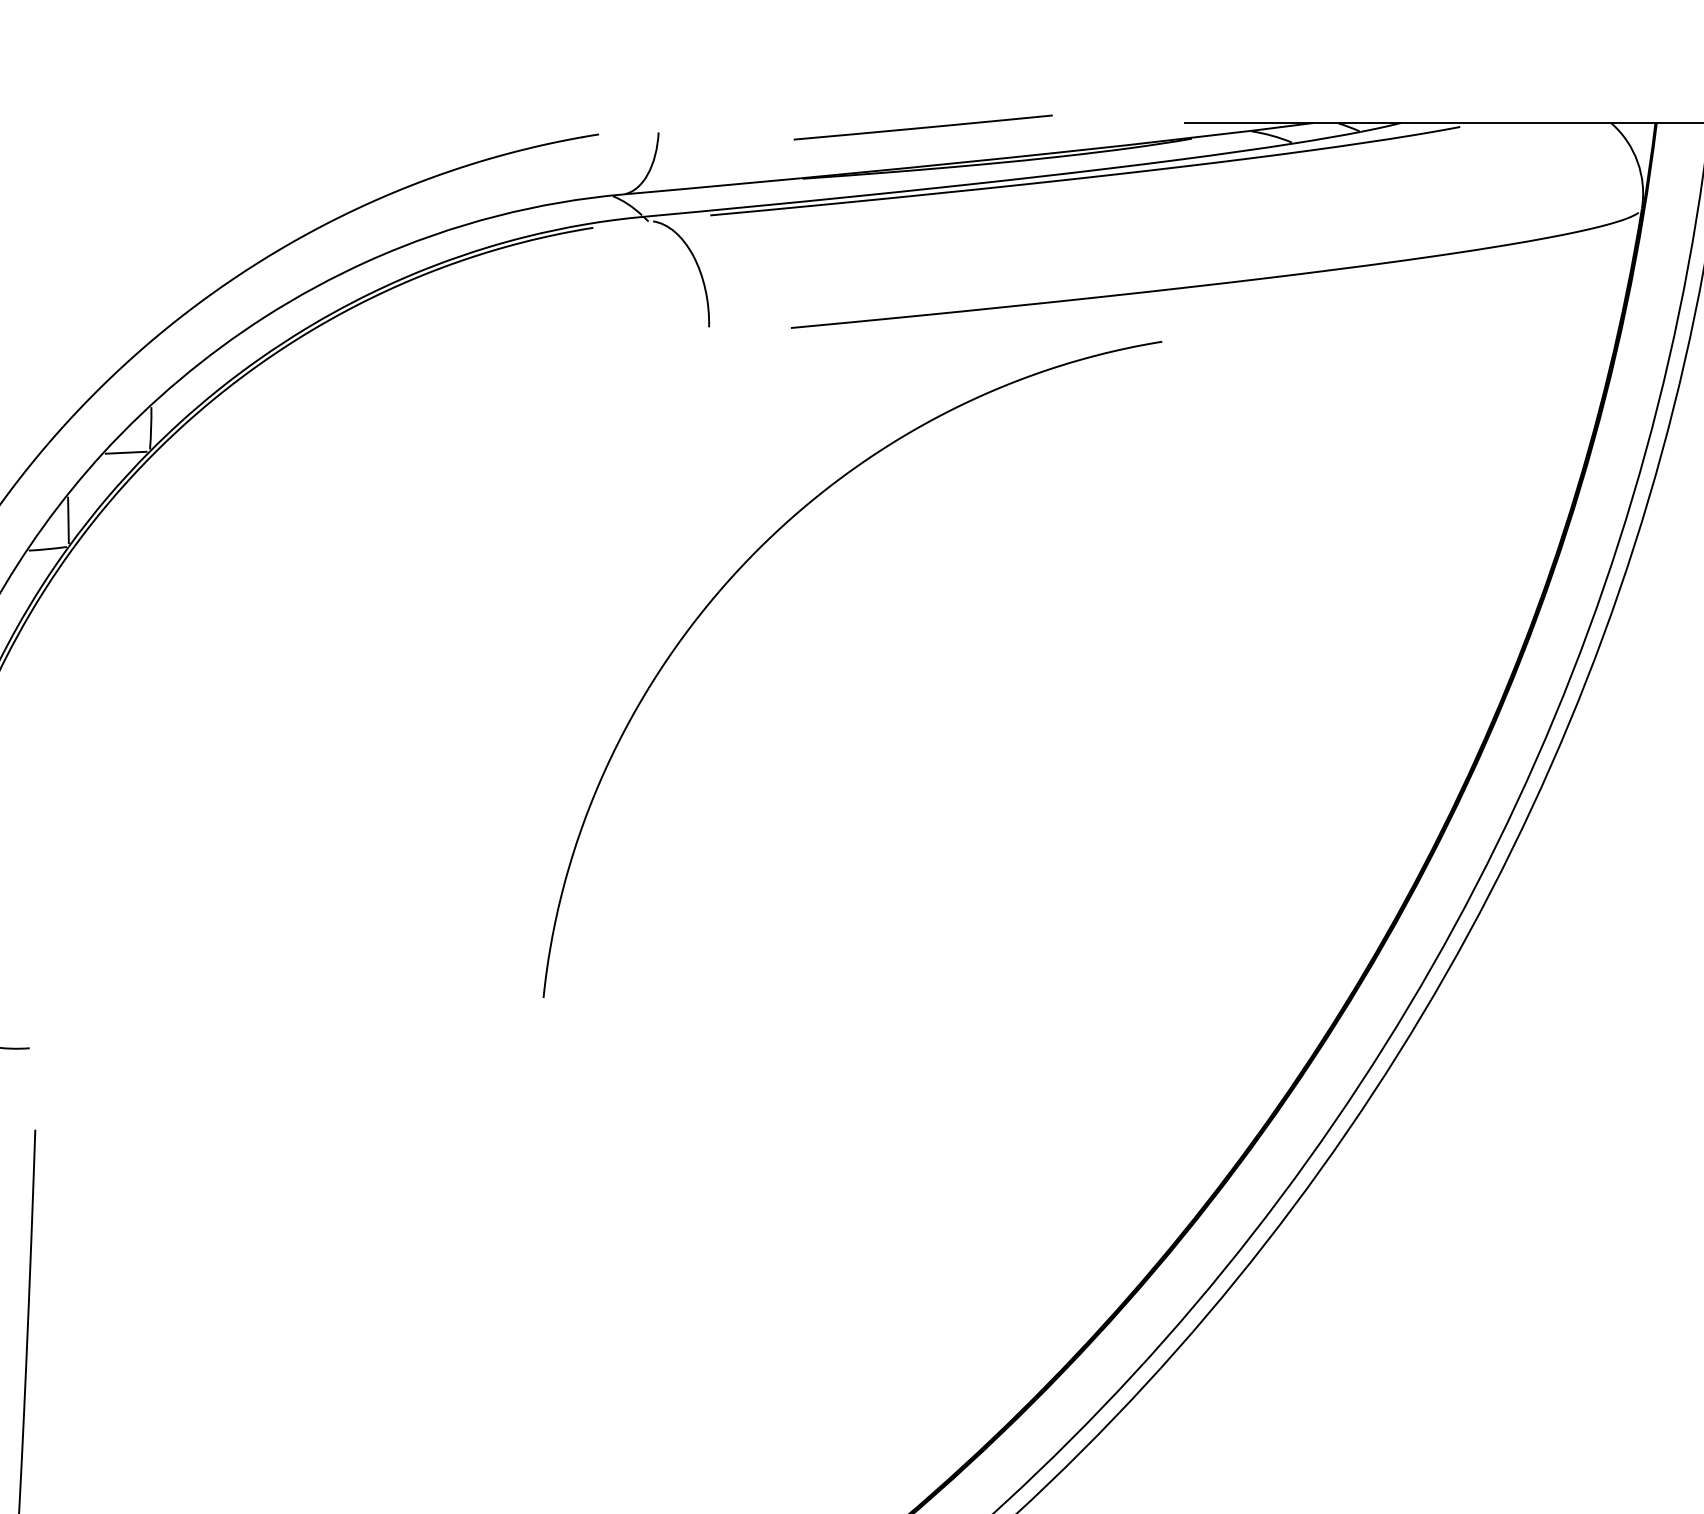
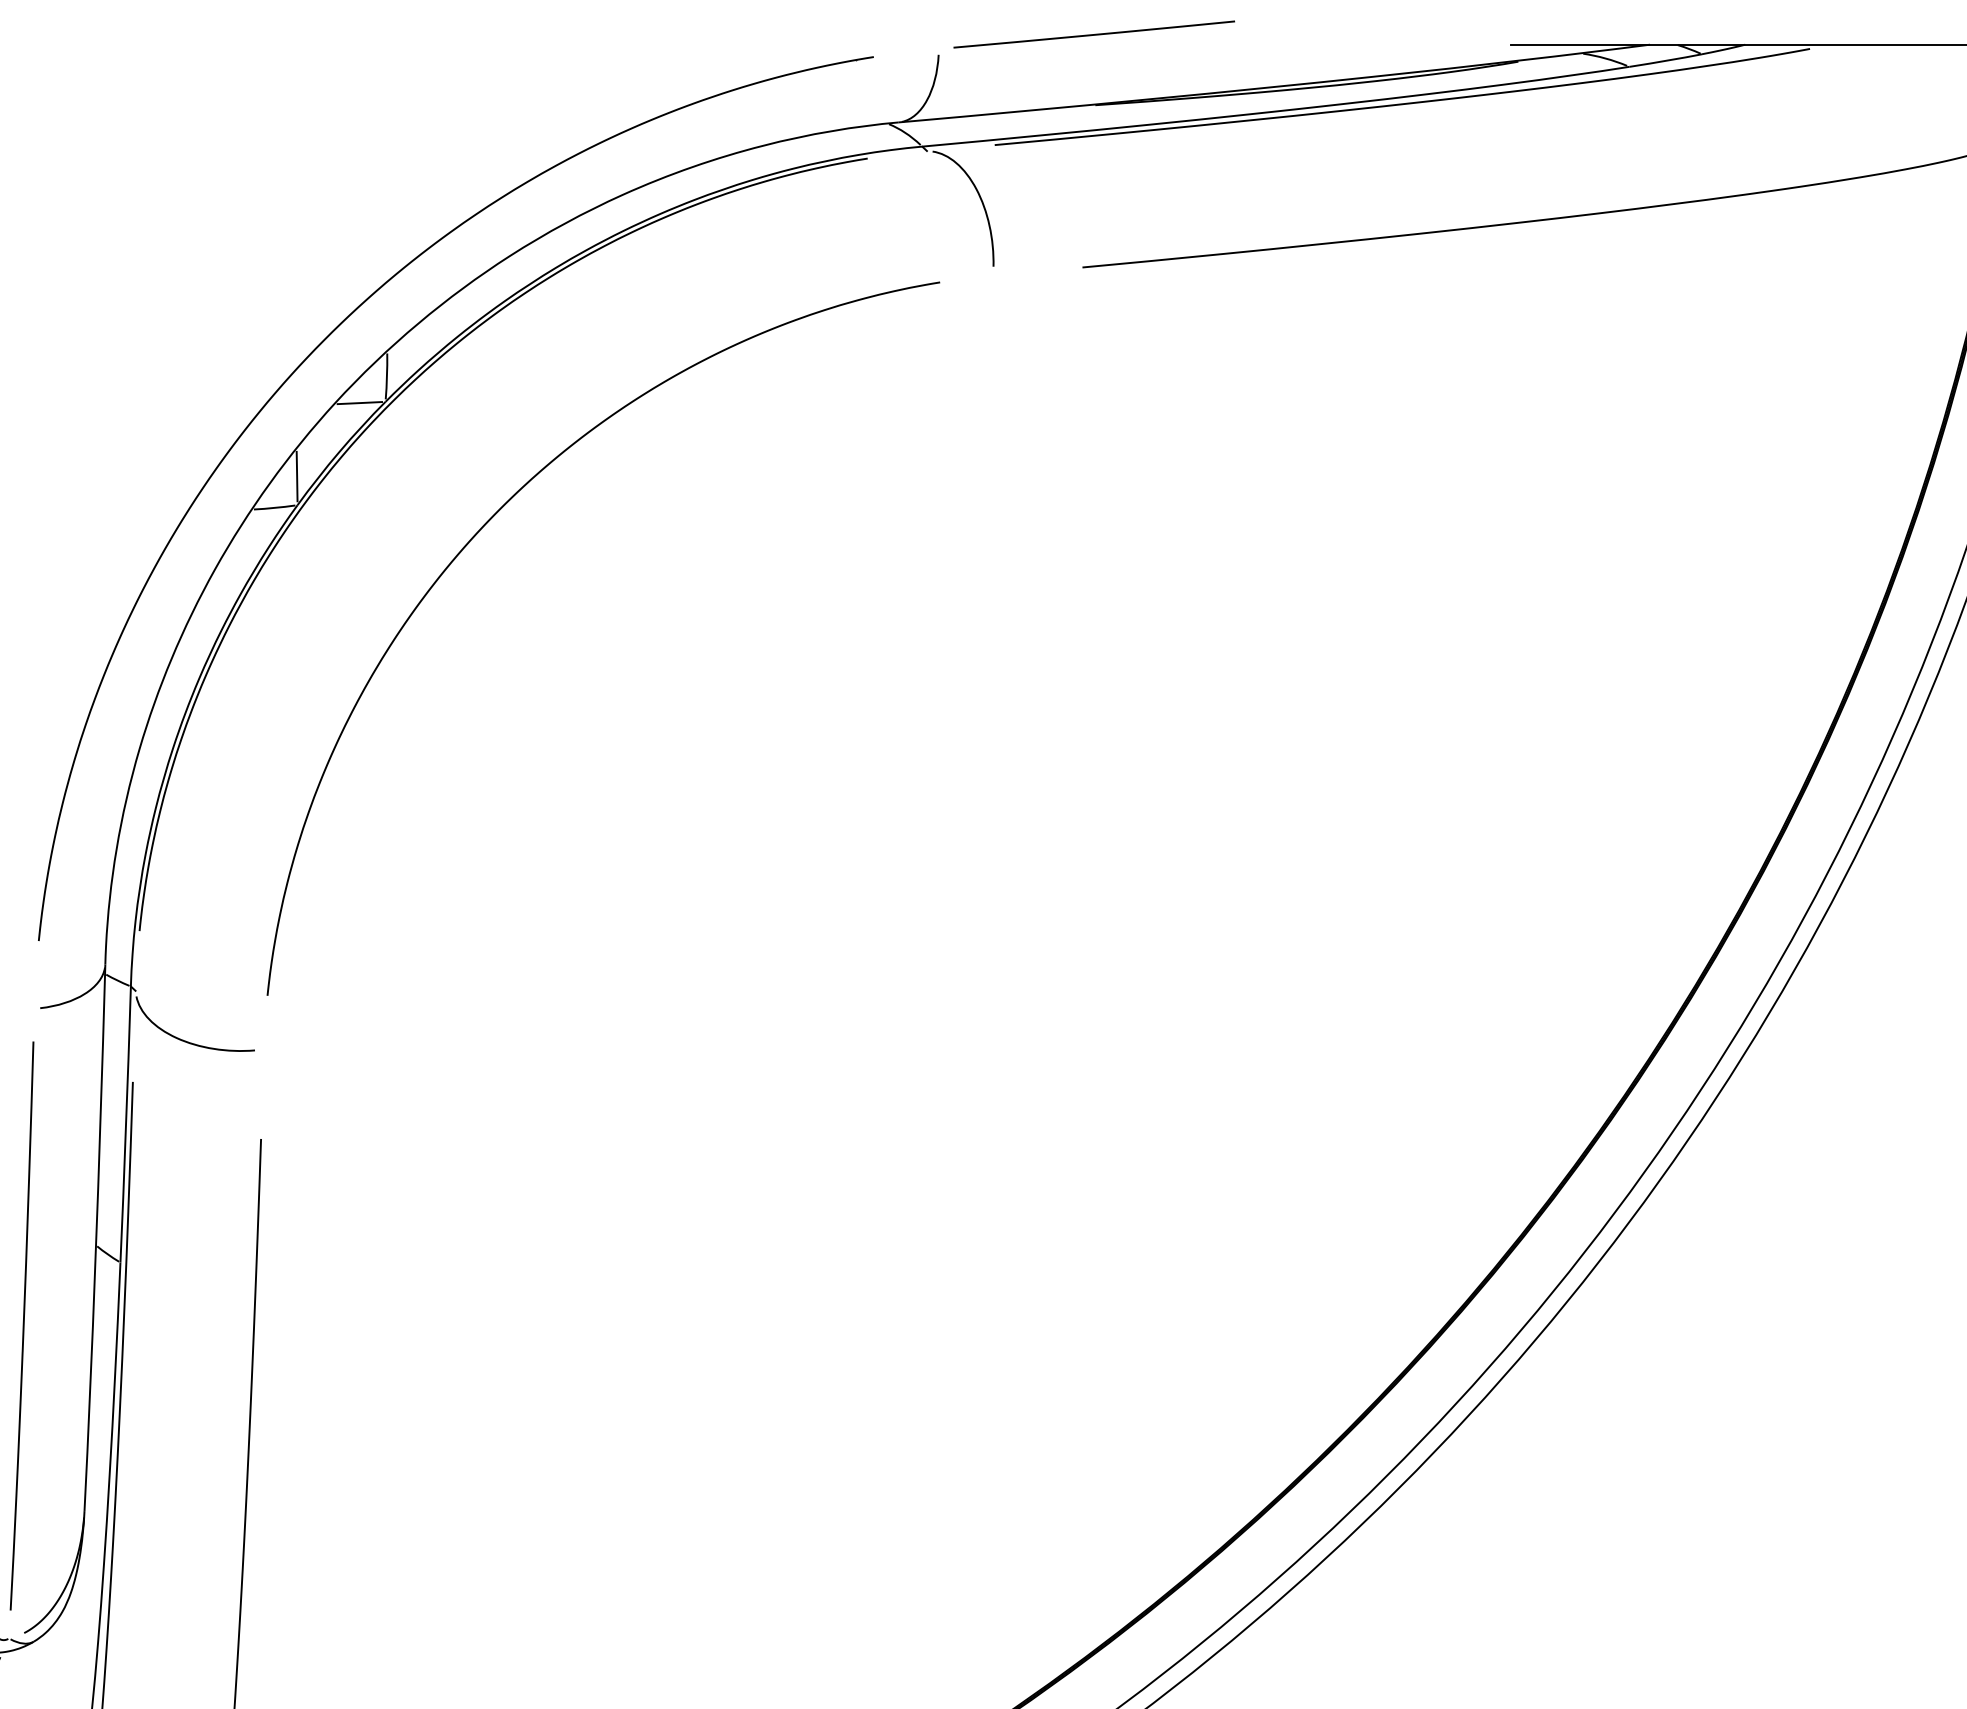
line: (922, 127) -> (1093, 34), moved
curve: (737, 572) -> (478, 533), moved

